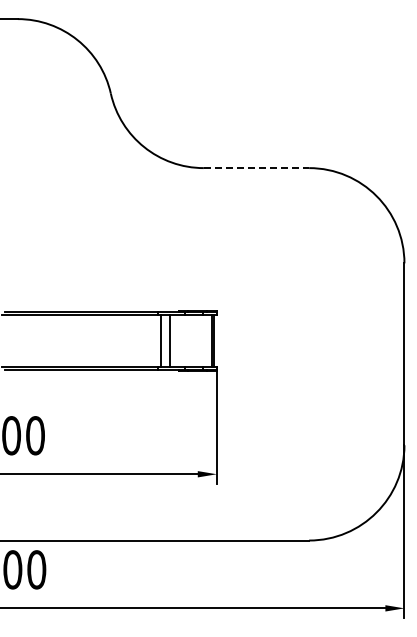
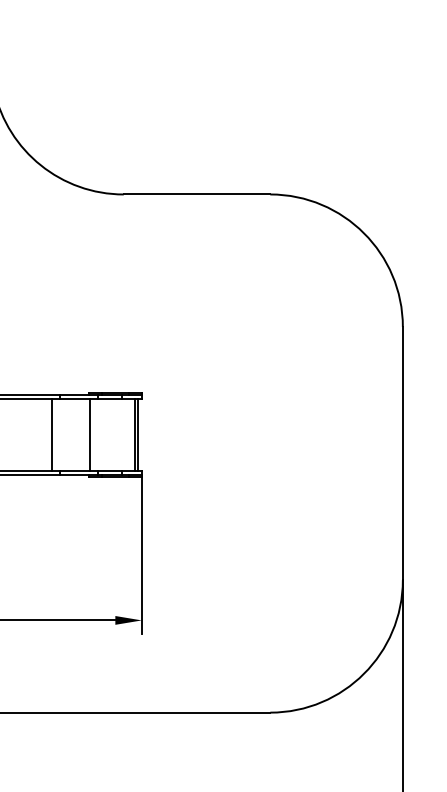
line: (256, 168) -> (197, 195), dashed -> solid
line: (161, 341) -> (89, 435), moved
line: (170, 341) -> (52, 435), moved

